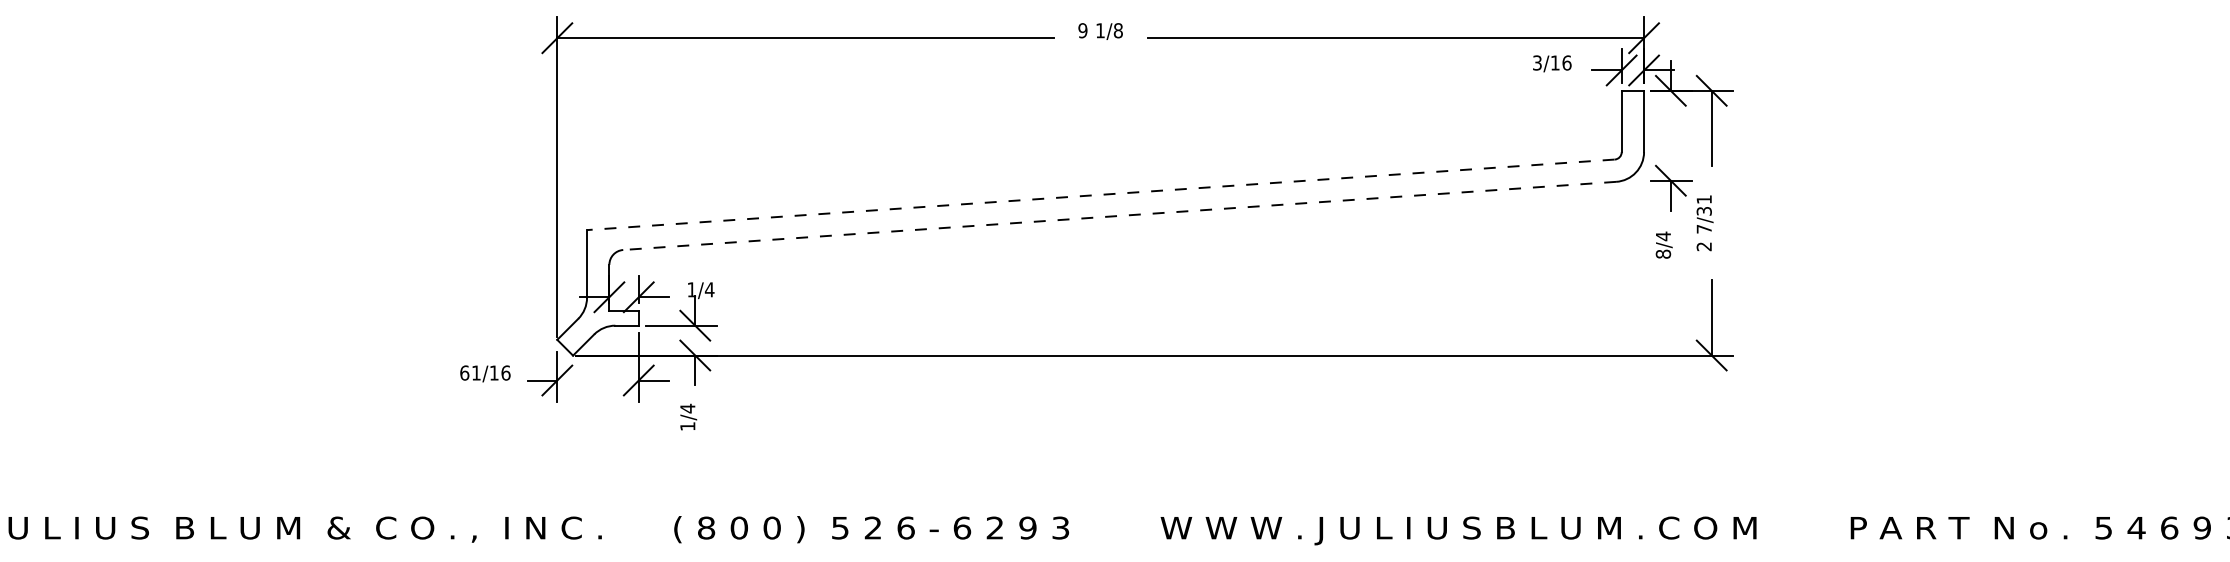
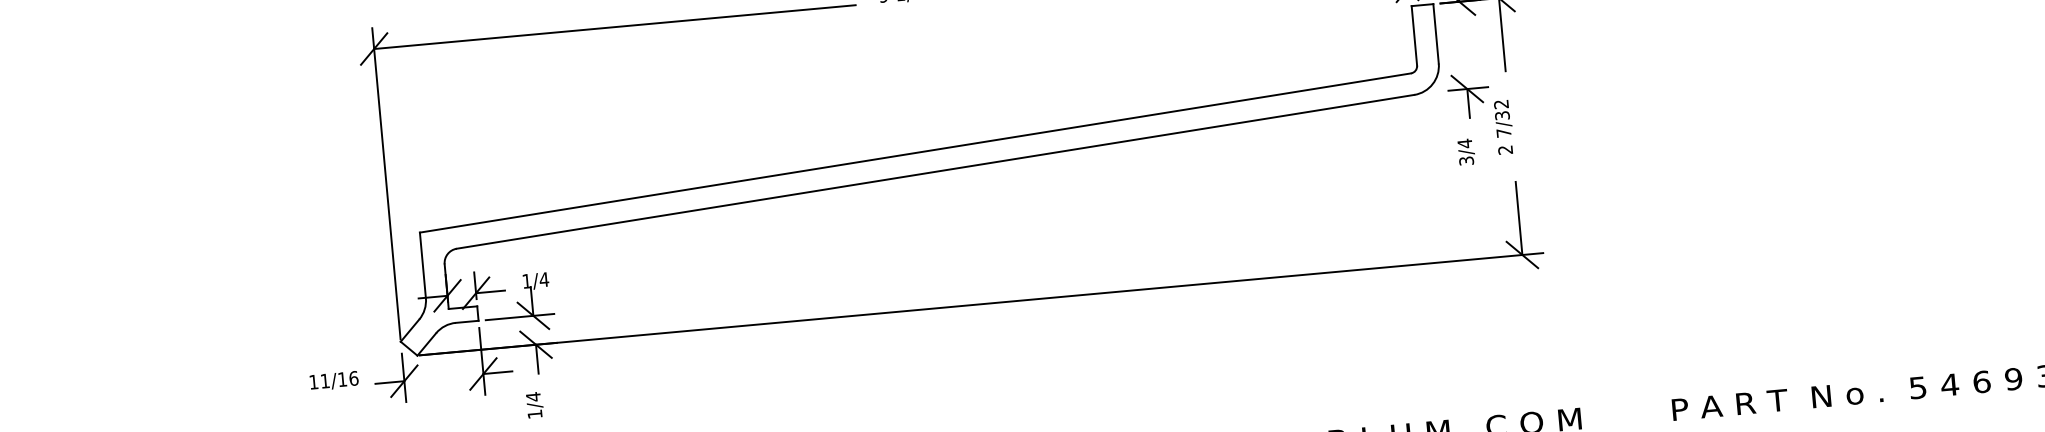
line: (1100, 194) -> (915, 152), dashed -> solid
text: (1703, 199) -> (1500, 104), 7/31 -> 7/32
line: (1119, 215) -> (935, 171), dashed -> solid
text: (1663, 253) -> (1466, 160), 8/4 -> 3/4
text: (464, 372) -> (313, 381), 61/16 -> 11/16

